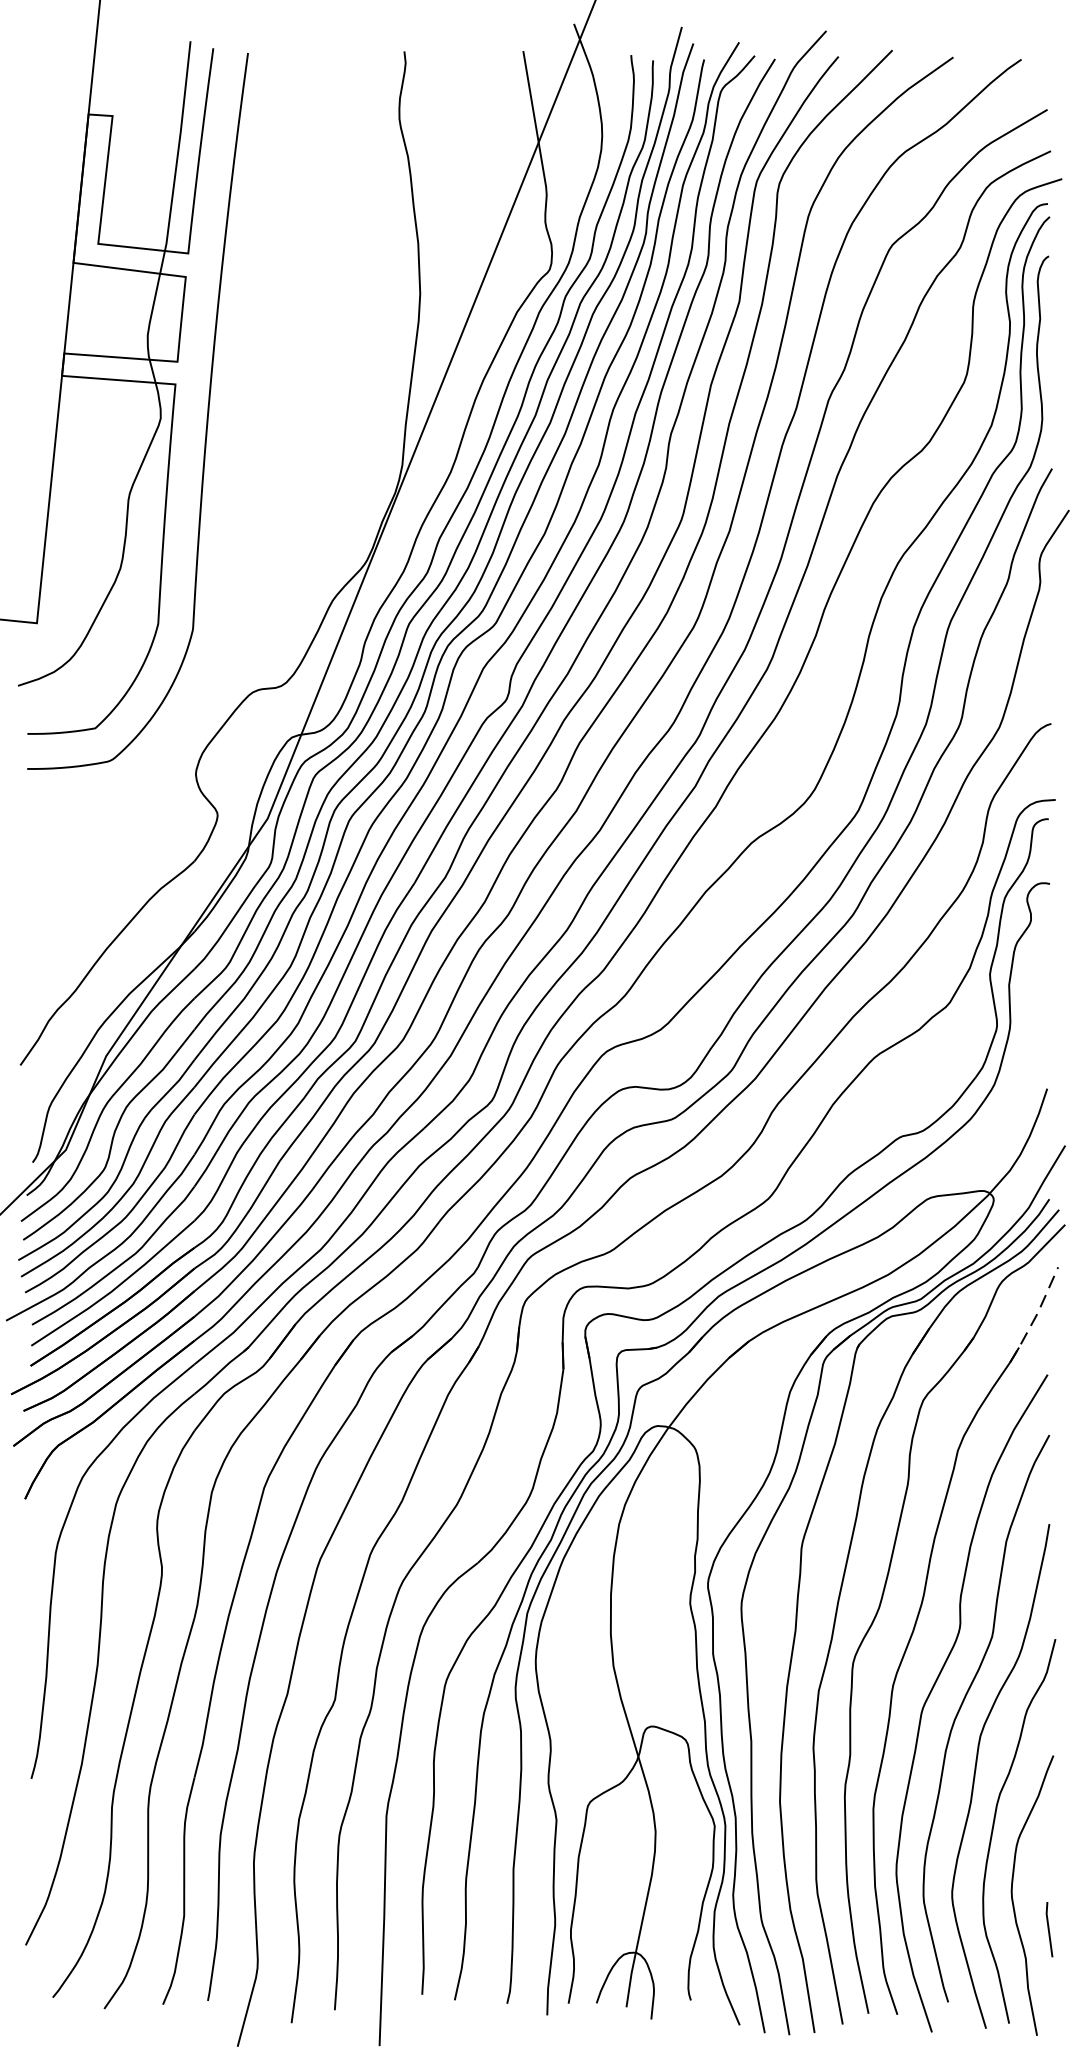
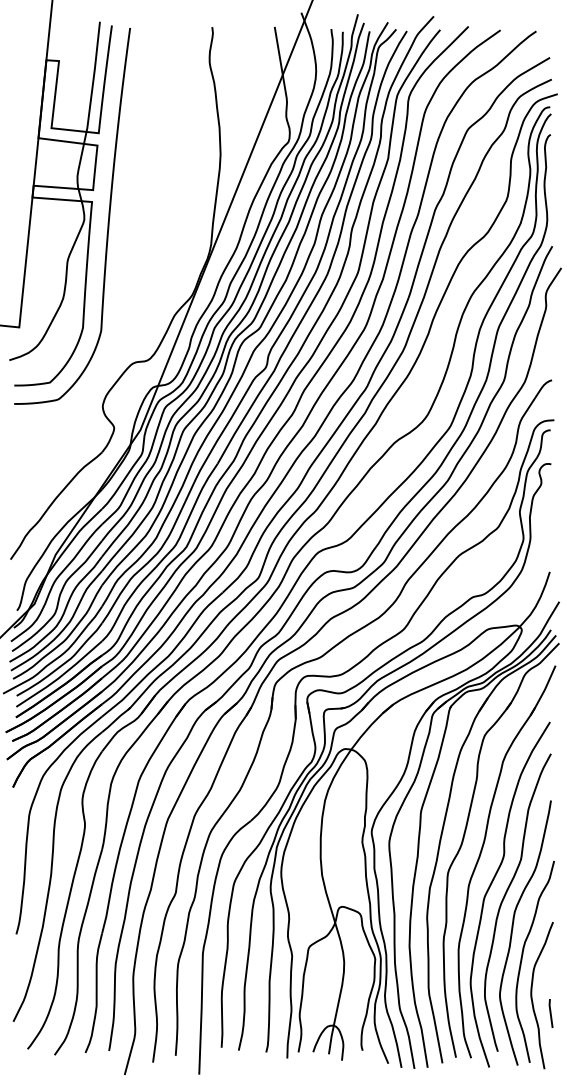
line: (1036, 1316) -> (544, 691), dashed -> solid

